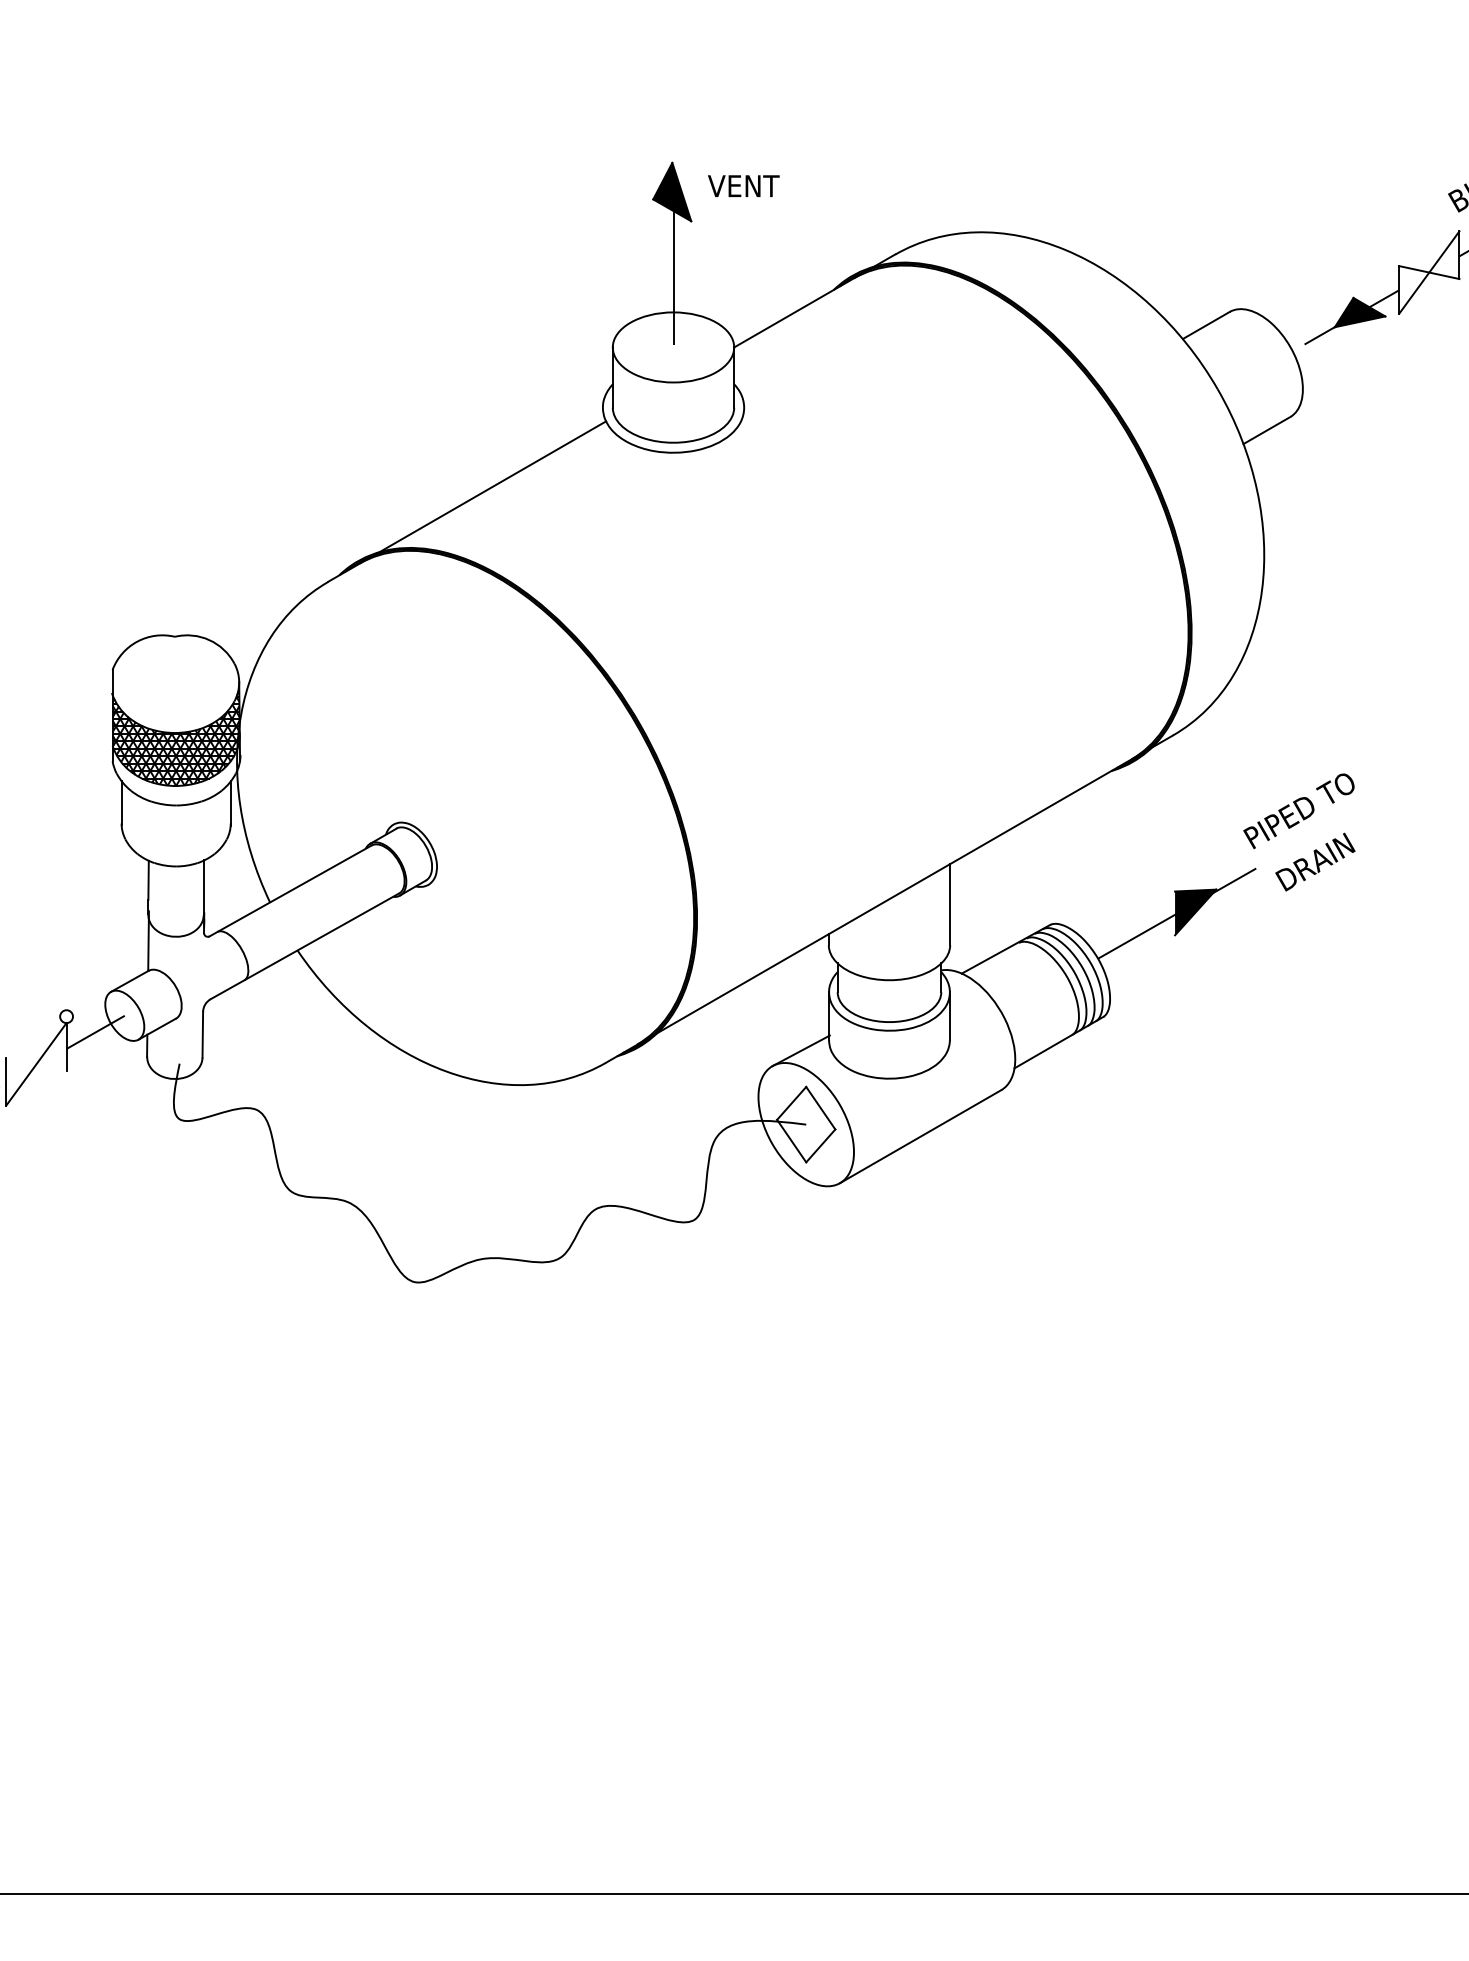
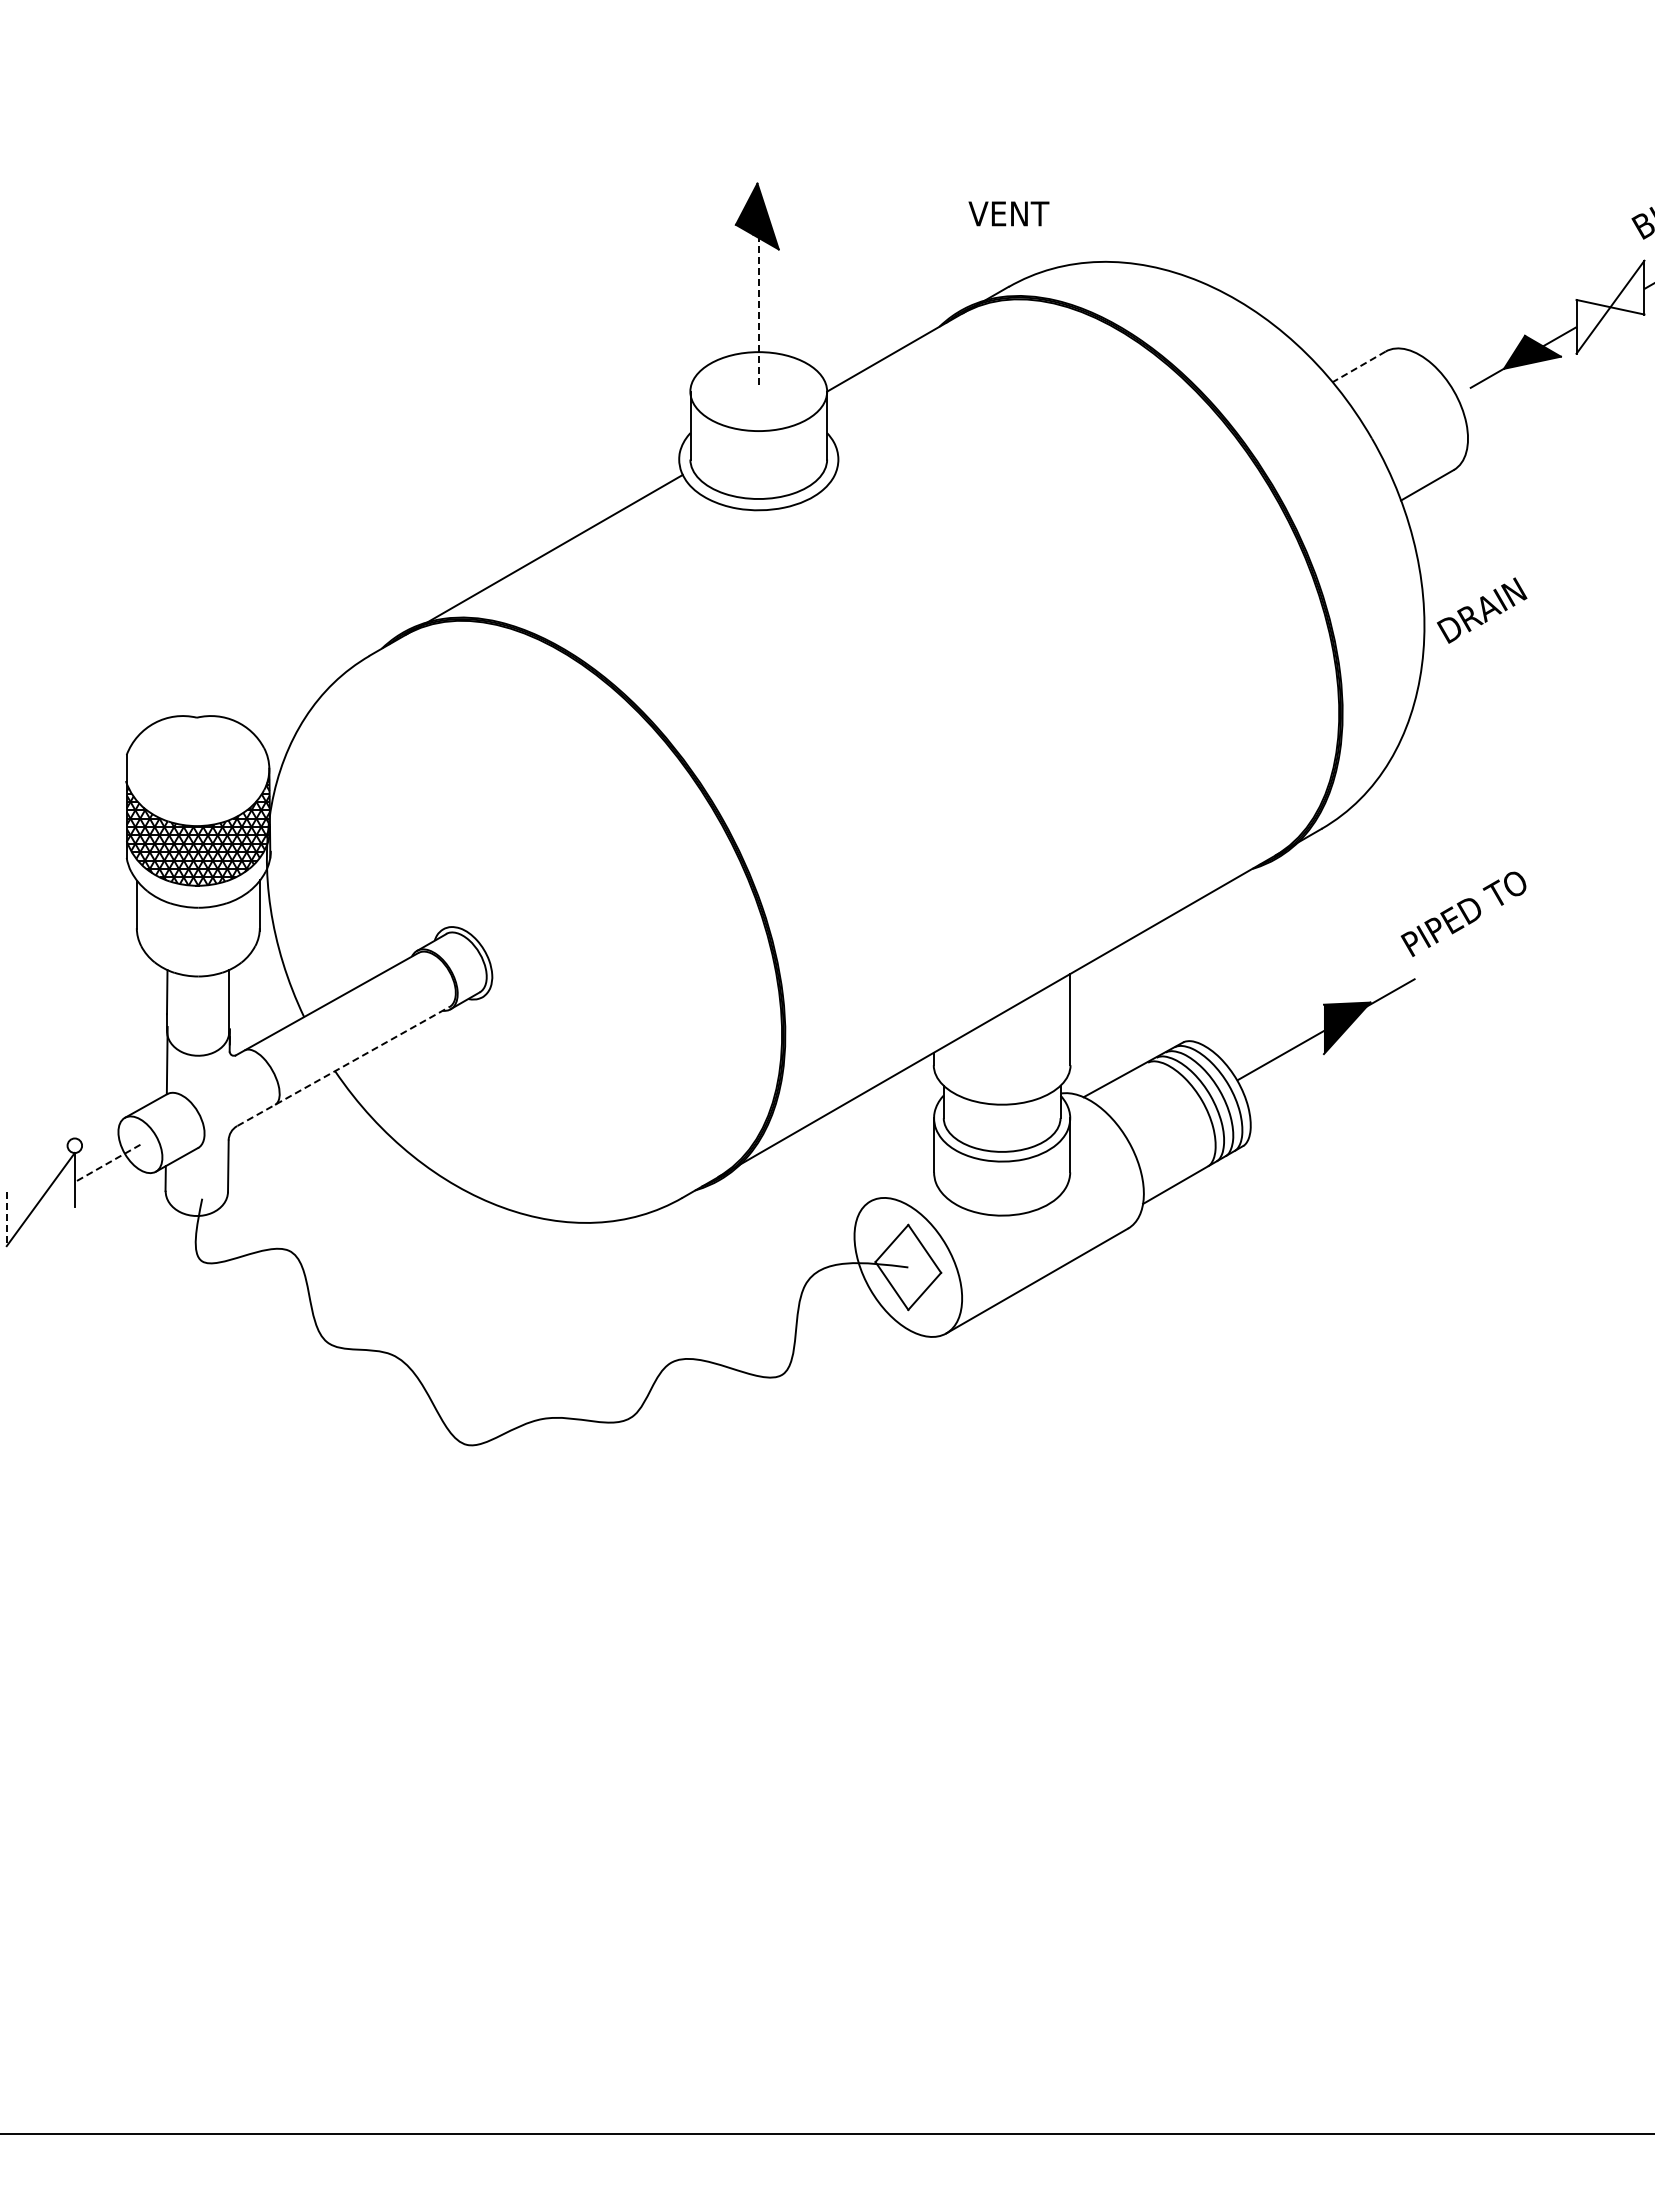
text: (743, 185) -> (1008, 213), moved
line: (673, 277) -> (758, 312), solid -> dashed
line: (1205, 326) -> (1358, 367), solid -> dashed
text: (1314, 862) -> (1481, 610), moved
line: (304, 946) -> (343, 1066), solid -> dashed
line: (95, 1032) -> (107, 1163), solid -> dashed
line: (801, 1051) -> (902, 1184), removed
line: (5, 1082) -> (6, 1219), solid -> dashed

